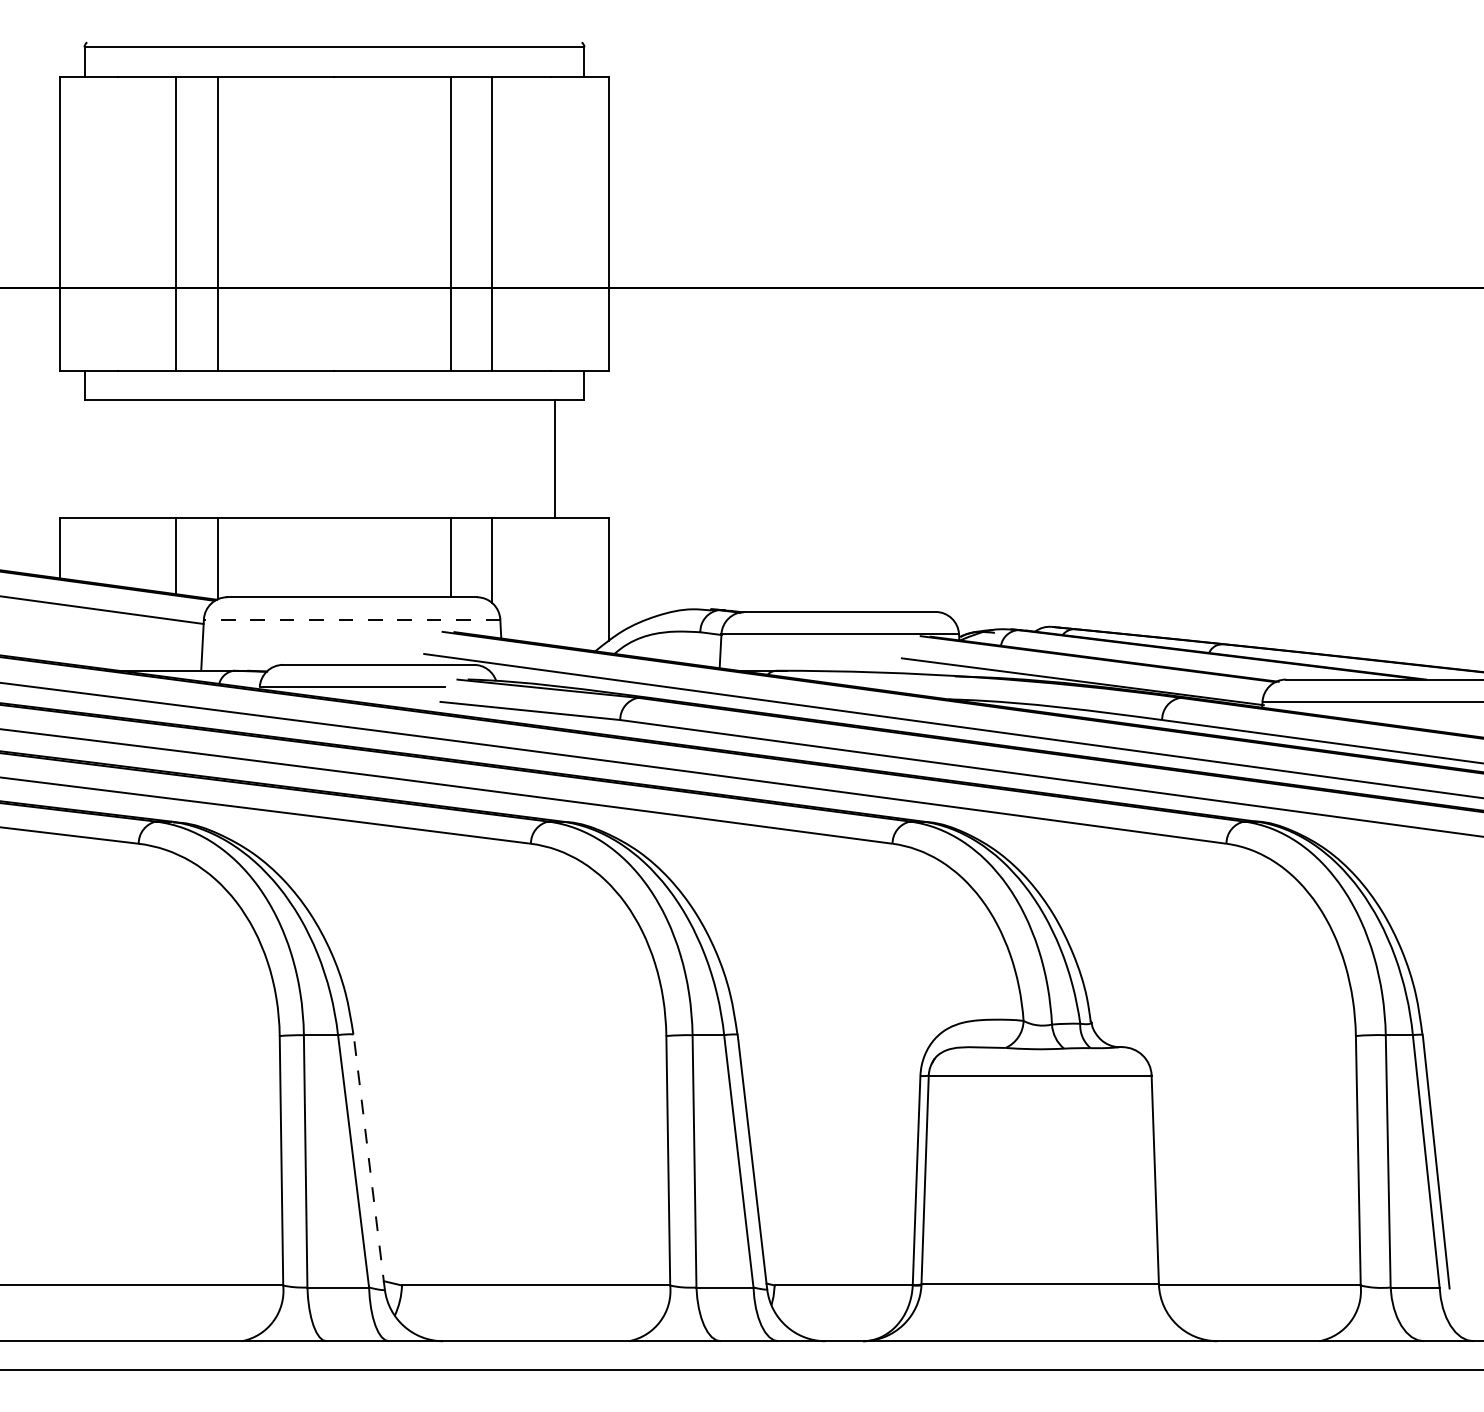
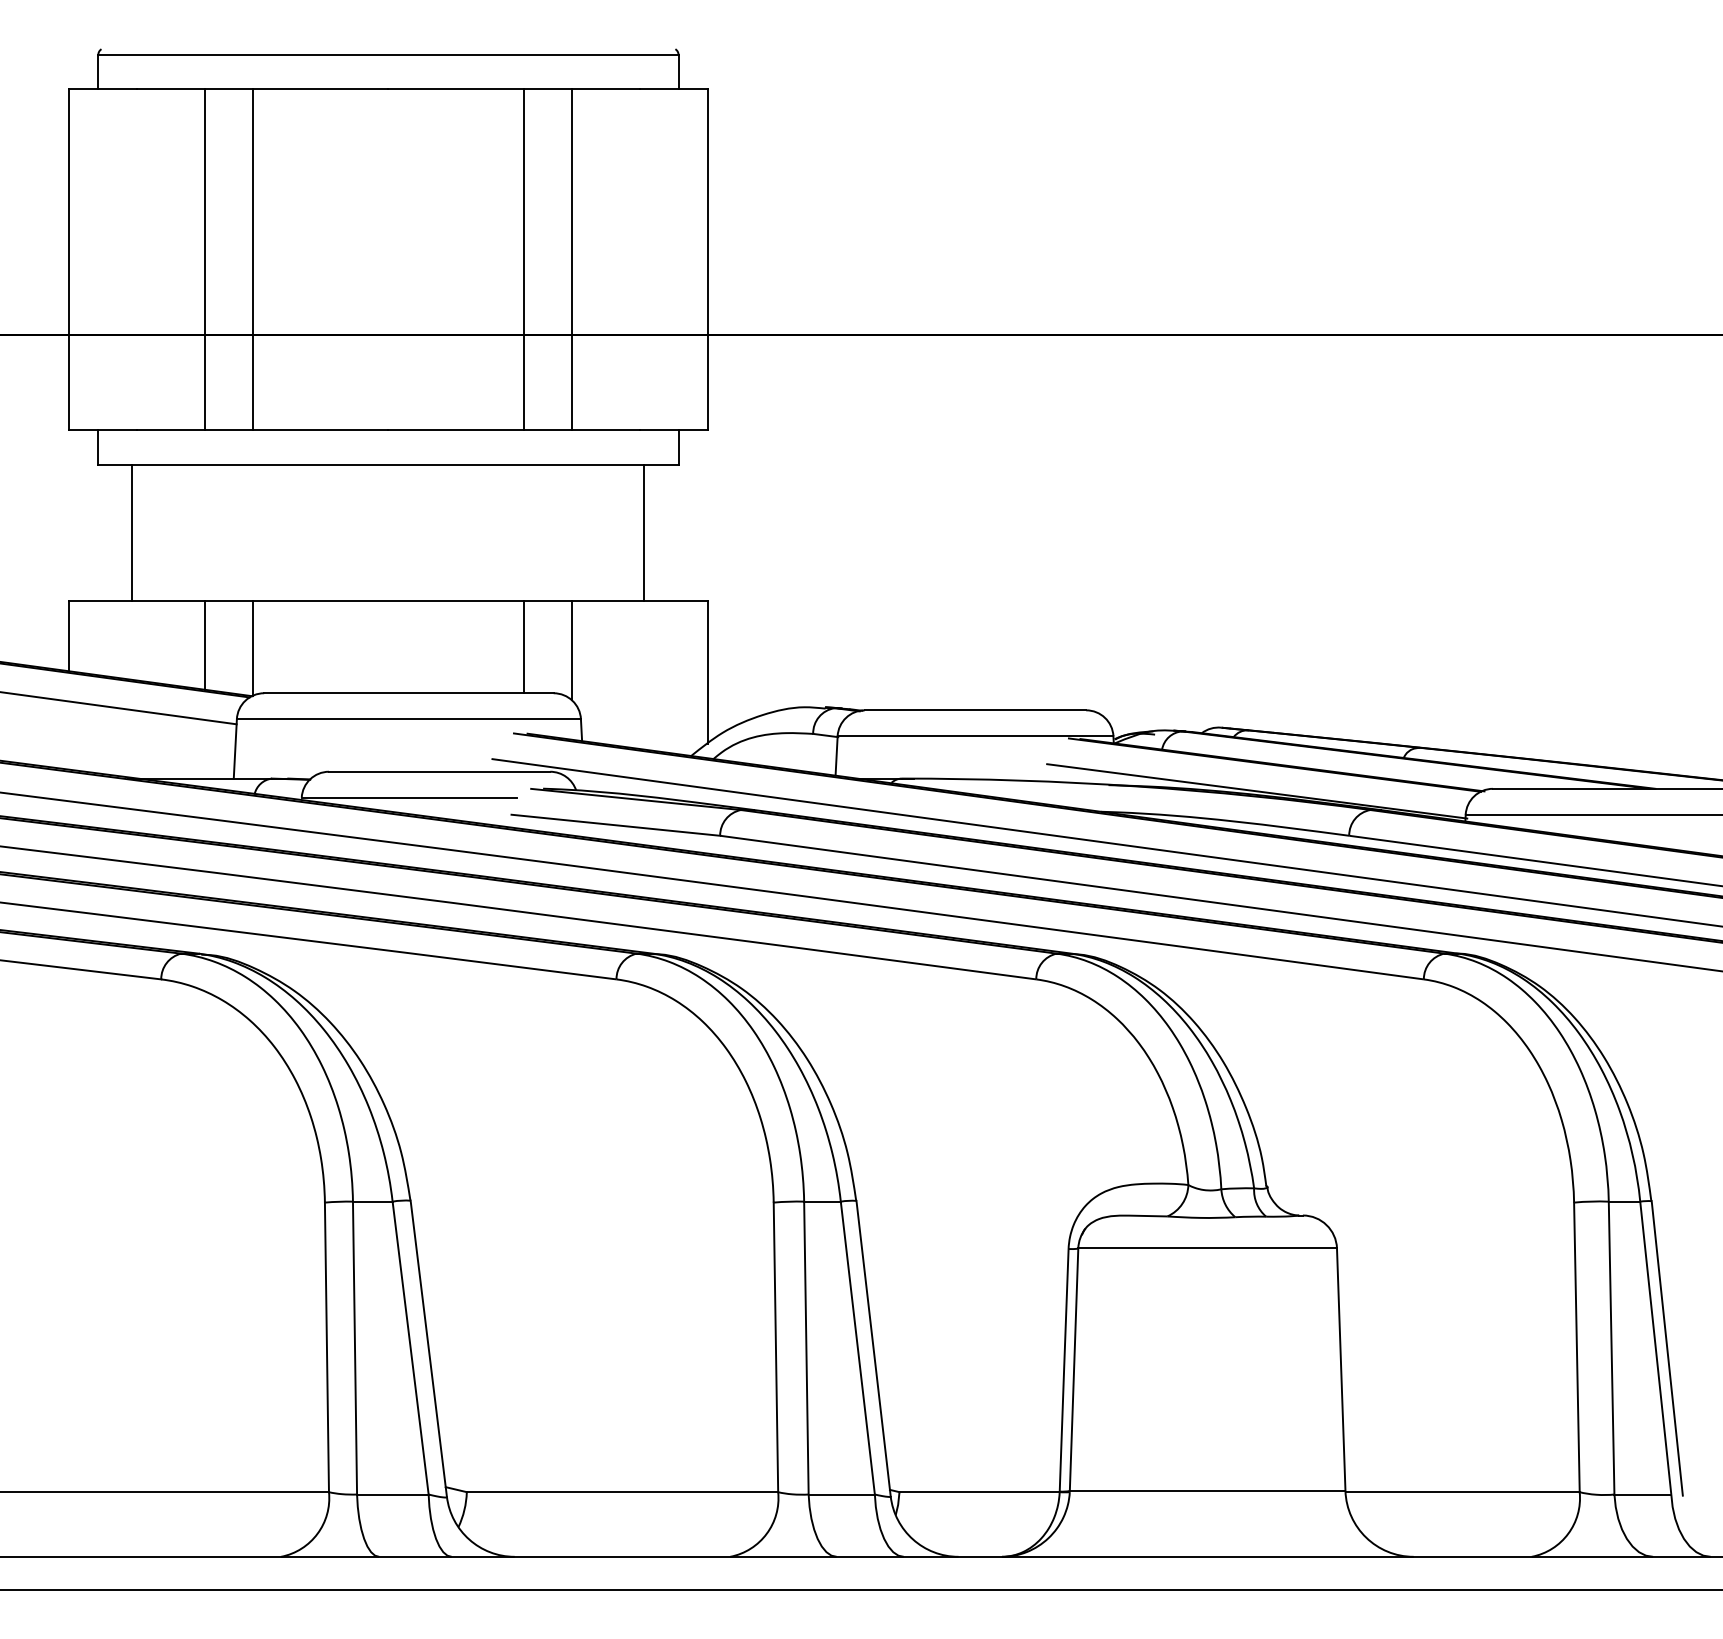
line: (113, 458) -> (132, 532), added
line: (351, 619) -> (408, 719), dashed -> solid
line: (368, 1161) -> (428, 1348), dashed -> solid

